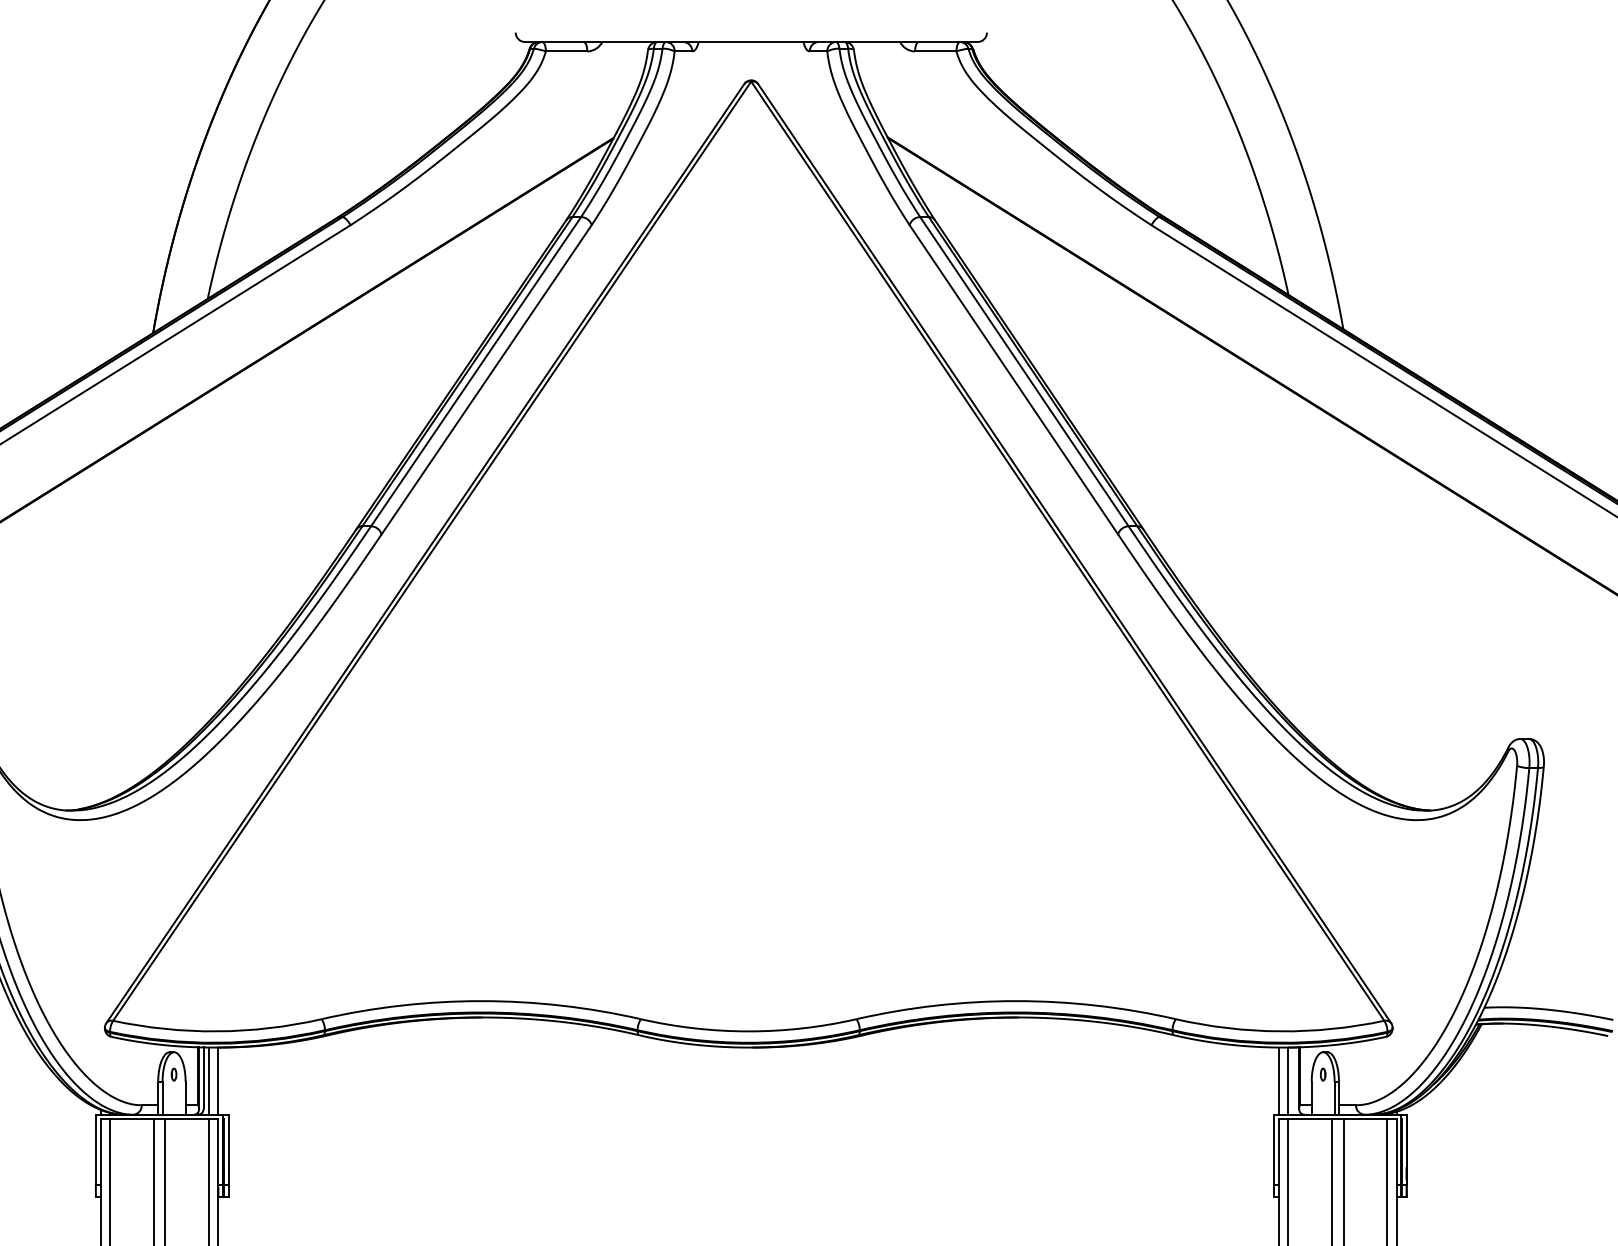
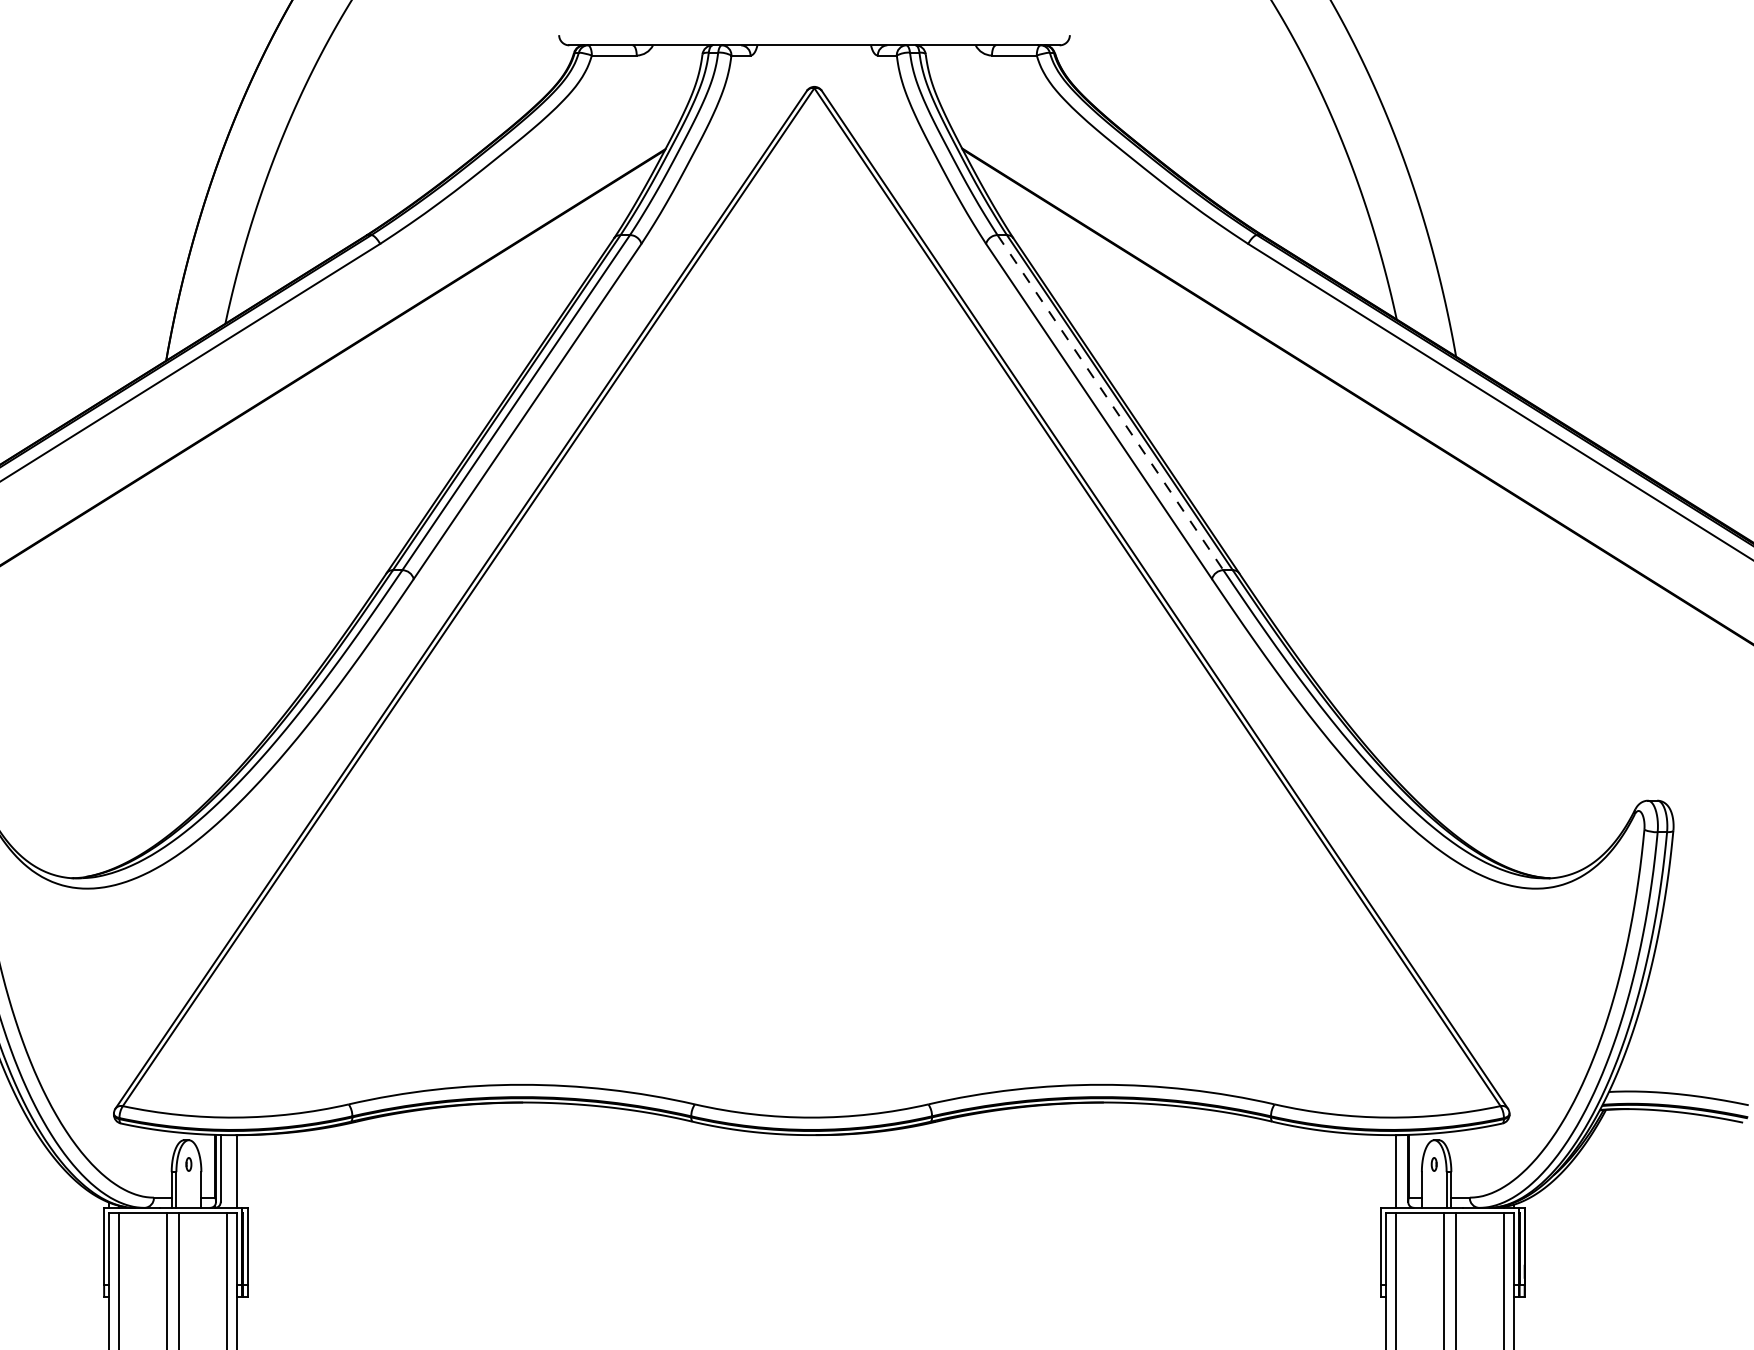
line: (1024, 372) -> (1110, 403), solid -> dashed
line: (208, 1081) -> (226, 1171), removed
line: (1279, 1081) -> (1386, 1171), removed

